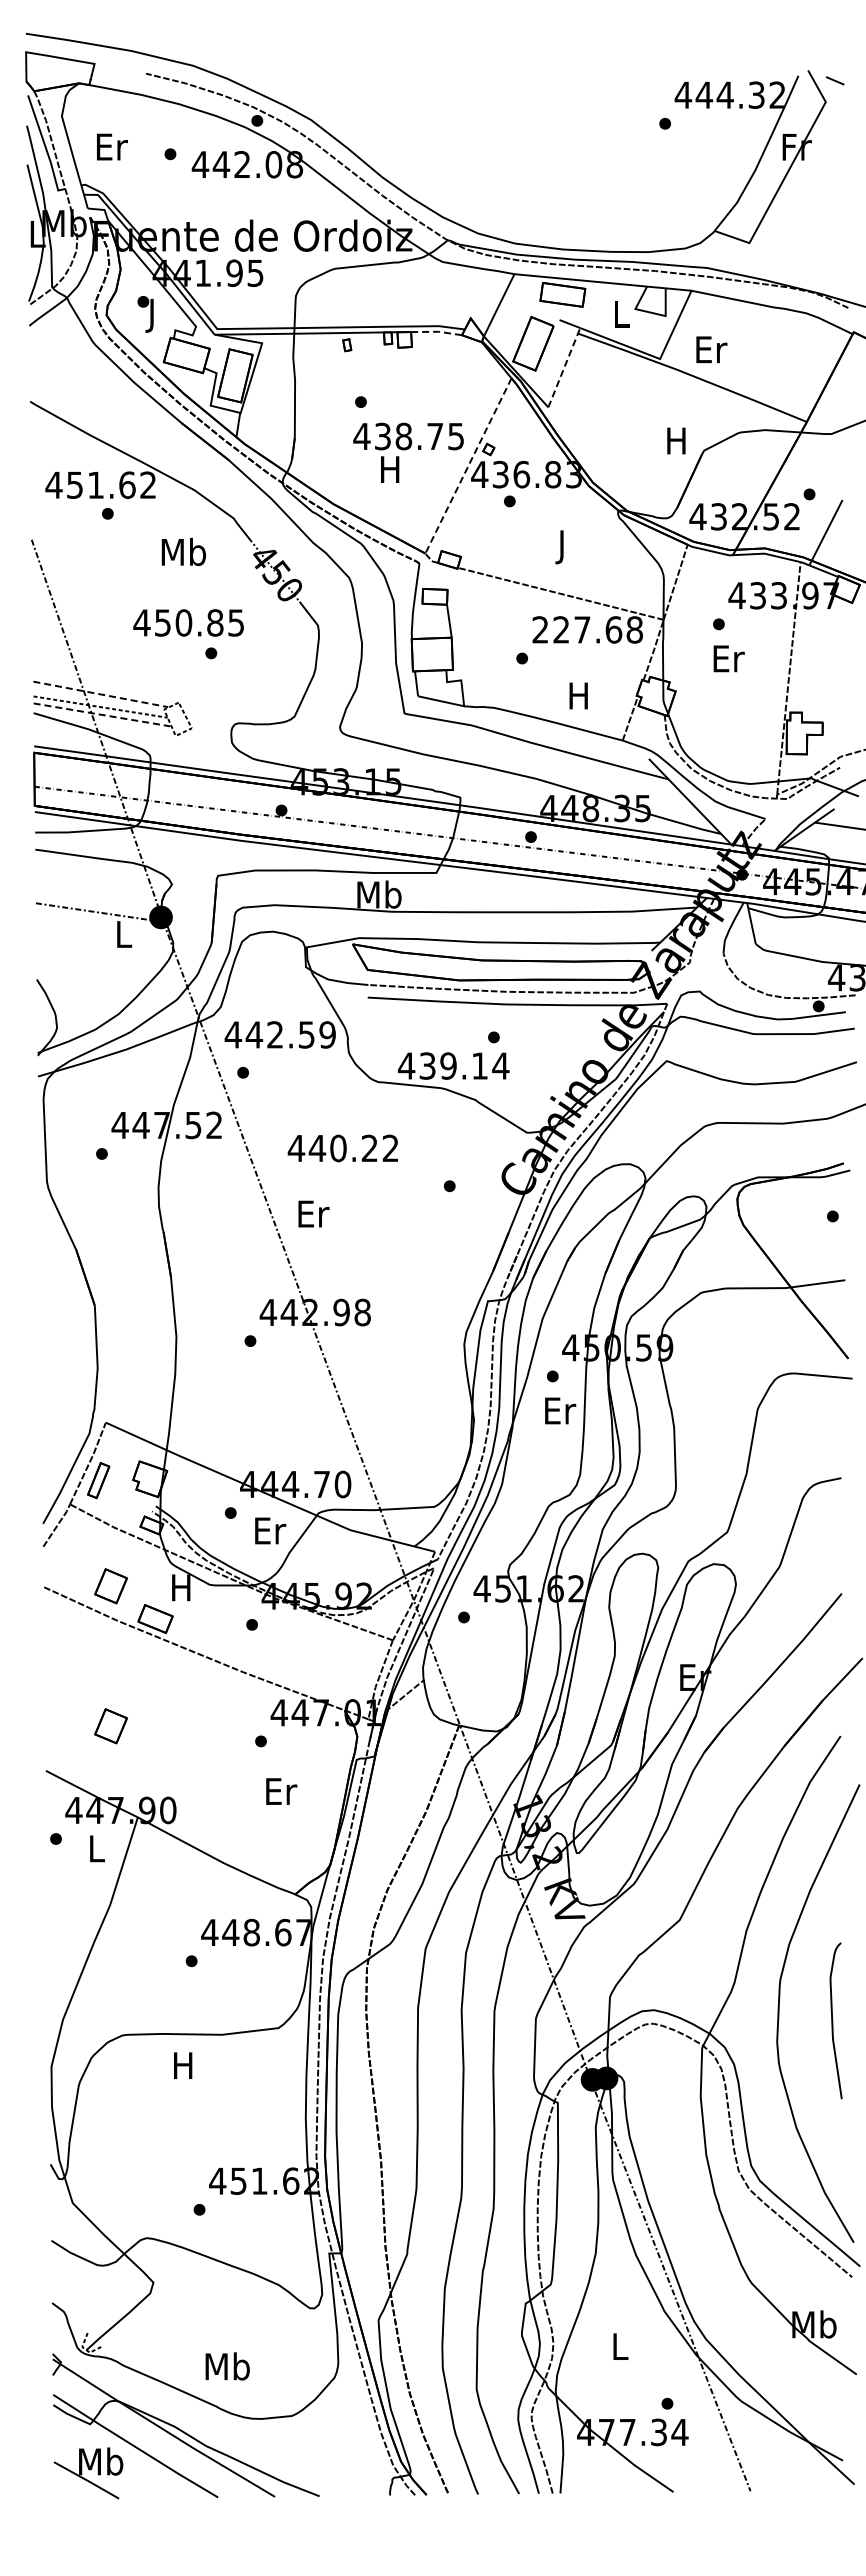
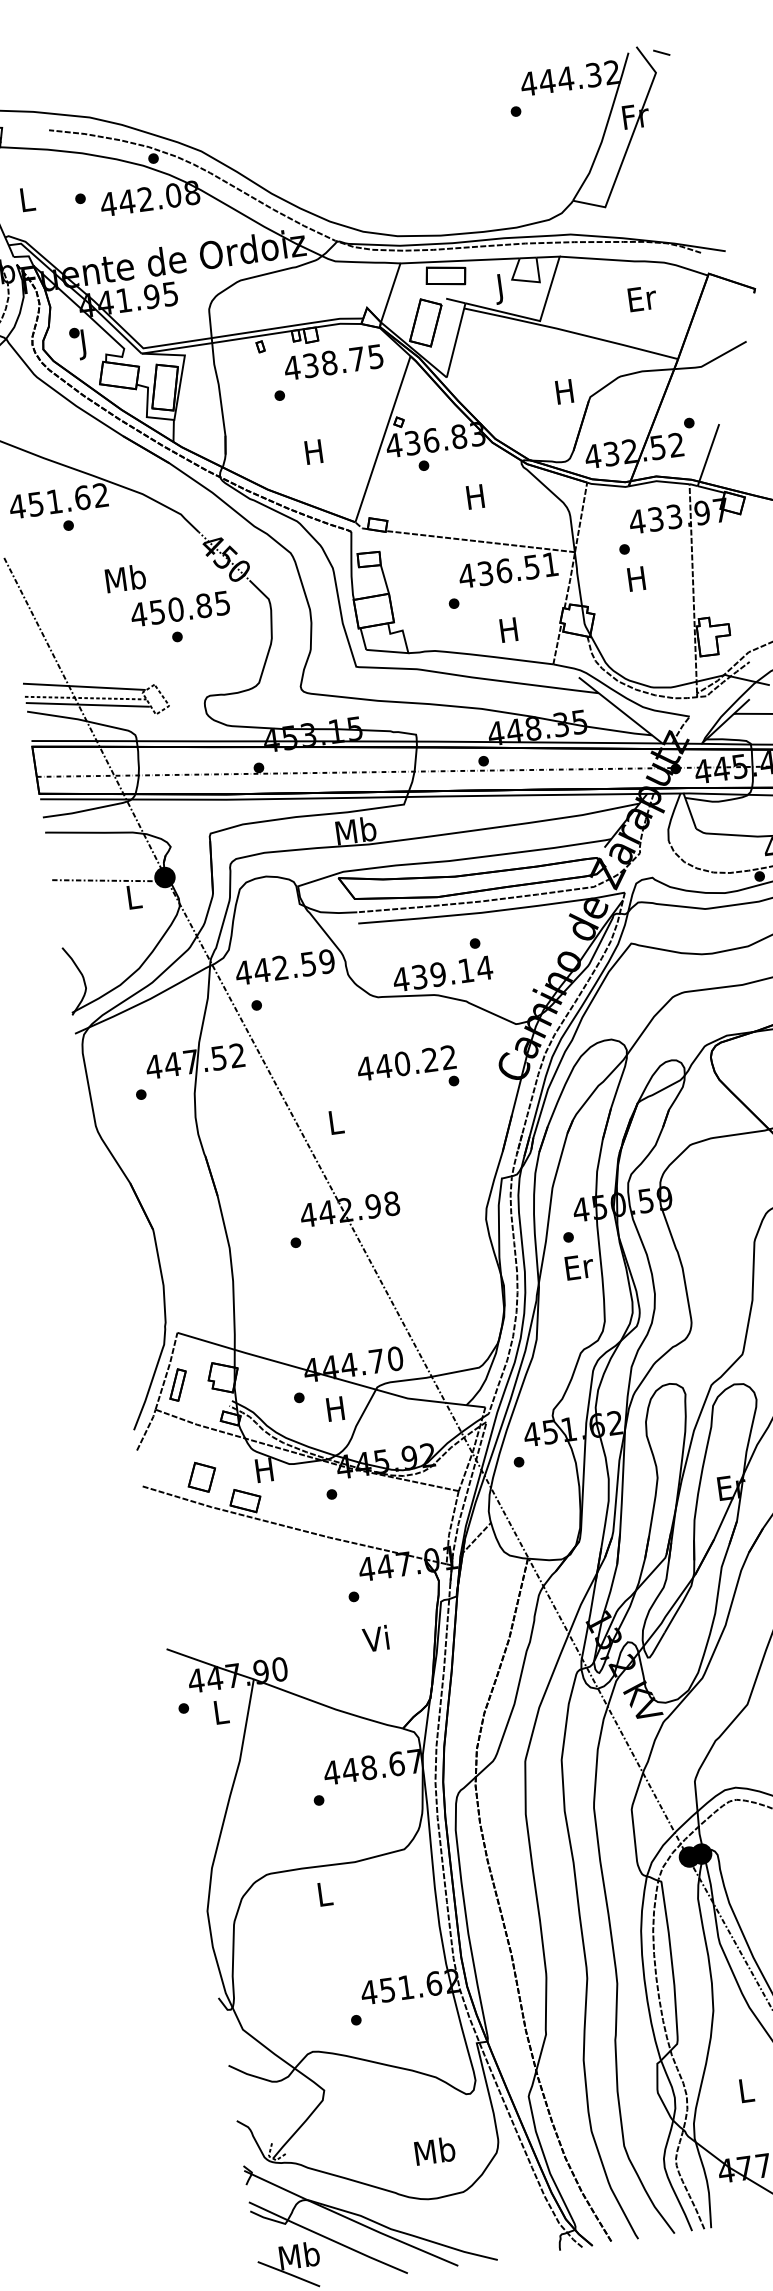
text: (112, 146) -> (28, 198), Er -> L
text: (621, 317) -> (500, 288), L -> J
line: (437, 331) -> (339, 323), dashed -> solid
text: (711, 349) -> (642, 298), moved
line: (564, 367) -> (456, 340), dashed -> solid
text: (408, 436) -> (333, 362), moved
line: (468, 465) -> (382, 438), dashed -> solid
text: (561, 547) -> (475, 500), J -> H
text: (183, 551) -> (125, 578), moved
text: (188, 622) -> (180, 608), moved
text: (586, 629) -> (507, 570), 227.68 -> 436.51
text: (728, 658) -> (637, 578), Er -> H
line: (100, 694) -> (84, 686), dashed -> solid
line: (102, 714) -> (88, 704), dashed -> solid
text: (342, 1148) -> (406, 1063), moved
text: (313, 1213) -> (336, 1121), Er -> L
text: (270, 1530) -> (336, 1408), Er -> H
part: (110, 1726) -> (218, 1601), removed
text: (280, 1790) -> (377, 1638), Er -> Vi
text: (183, 2065) -> (324, 1894), H -> L
text: (227, 2366) -> (434, 2151), moved

